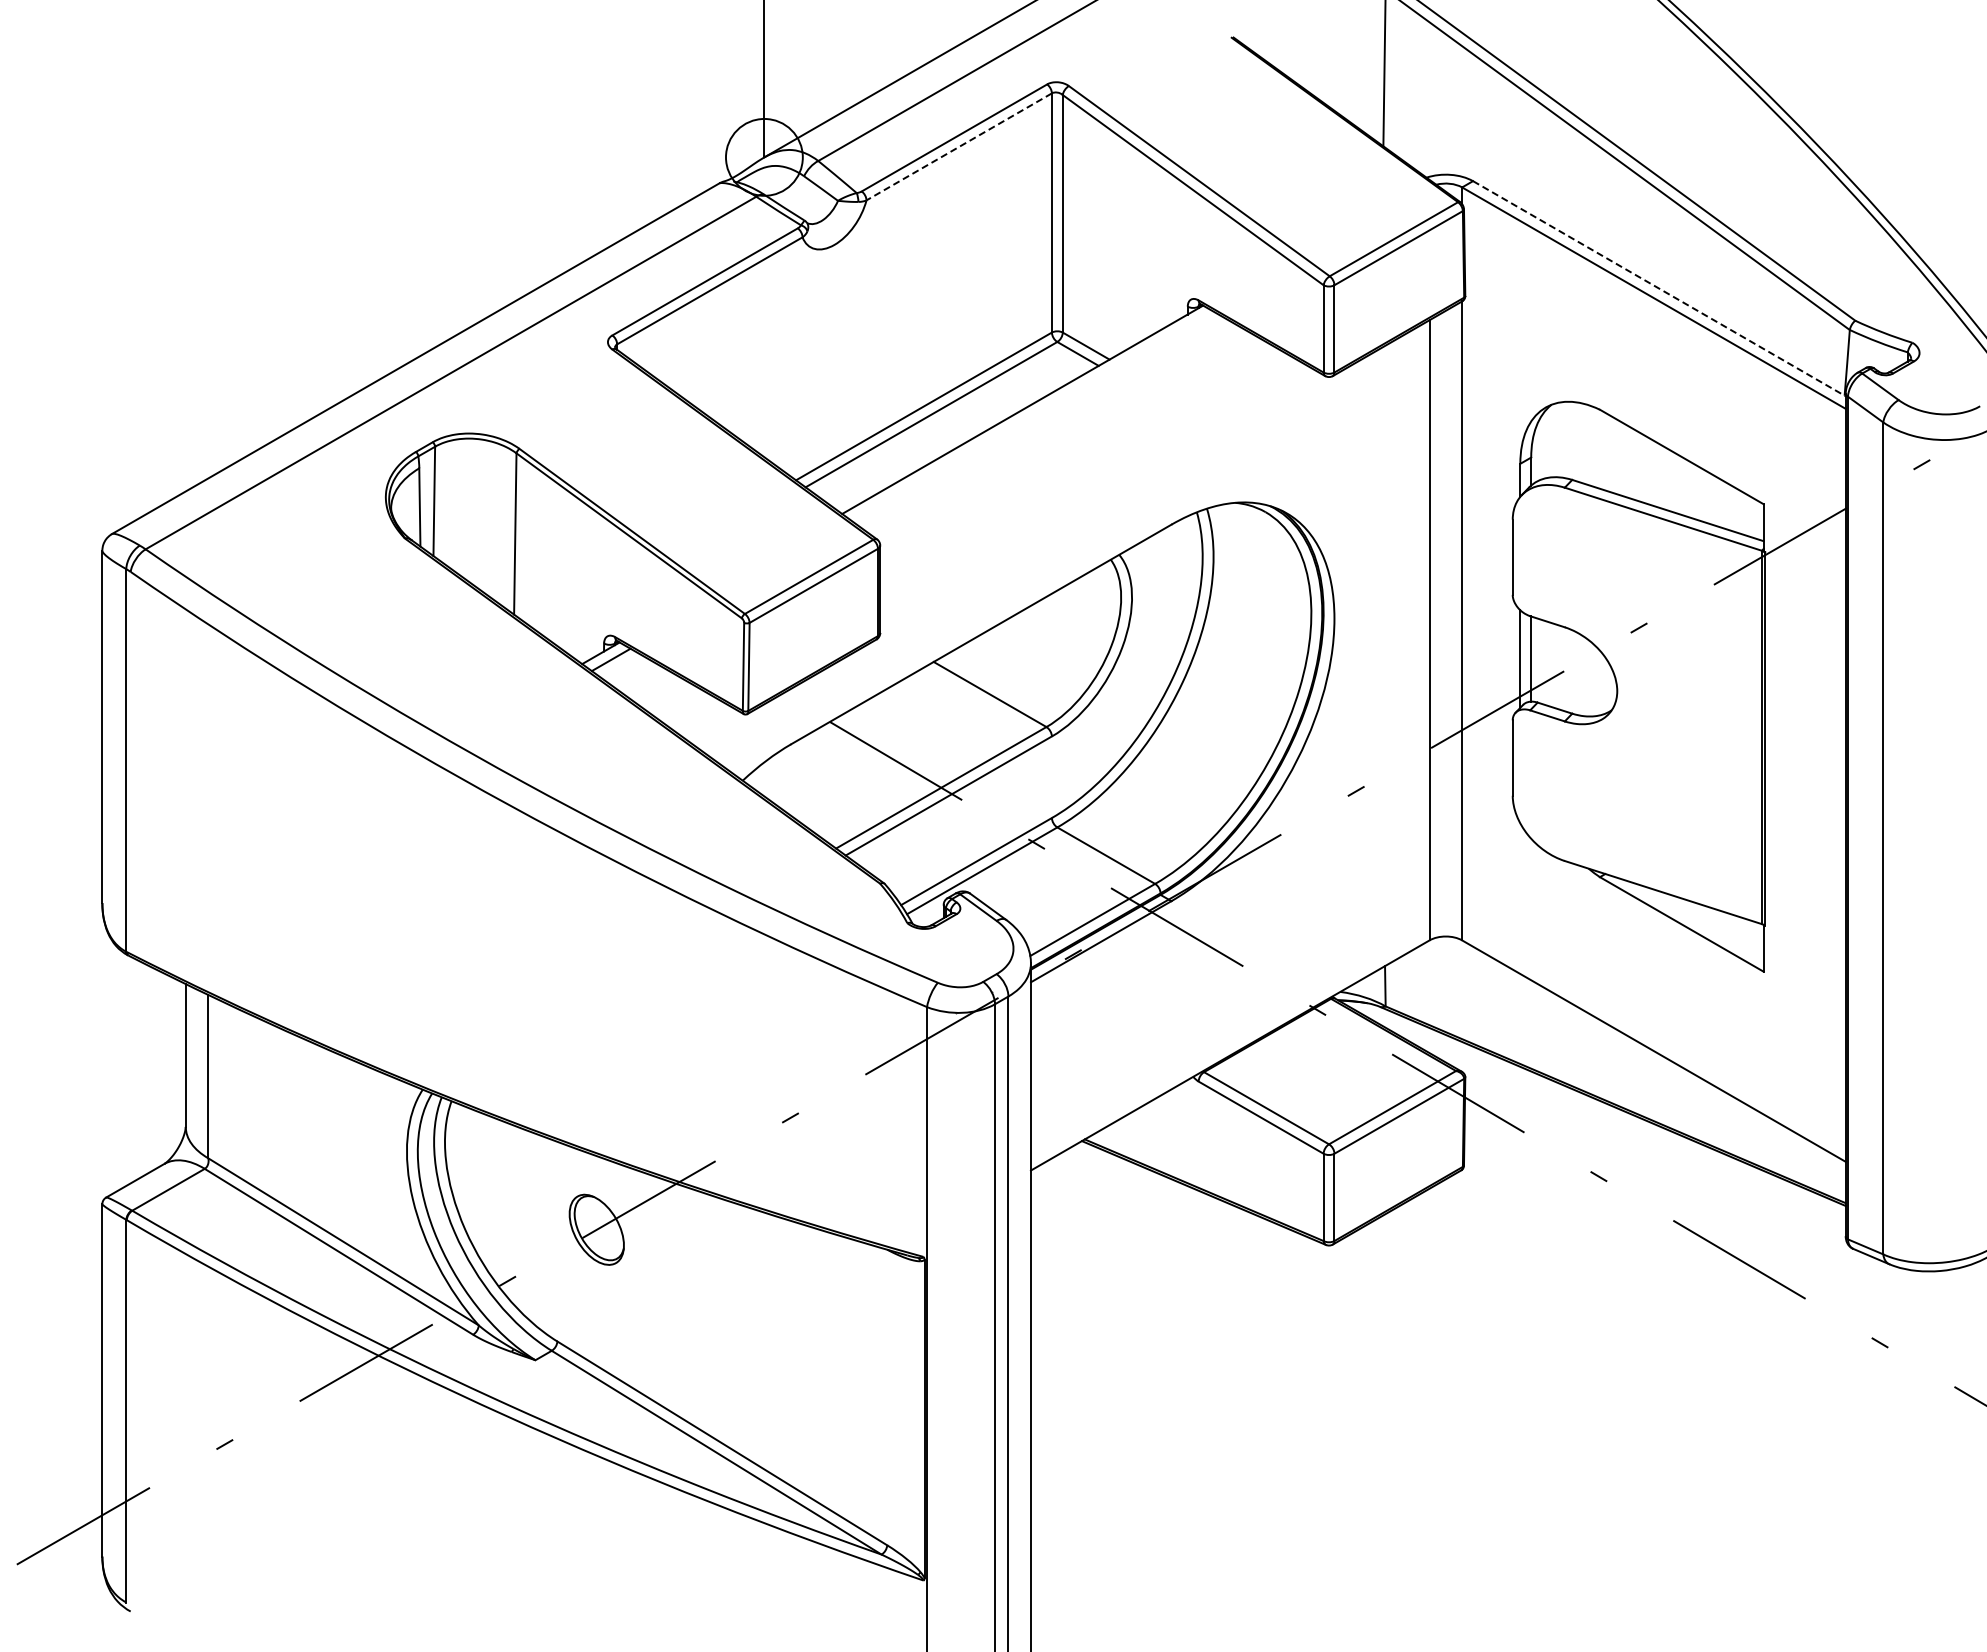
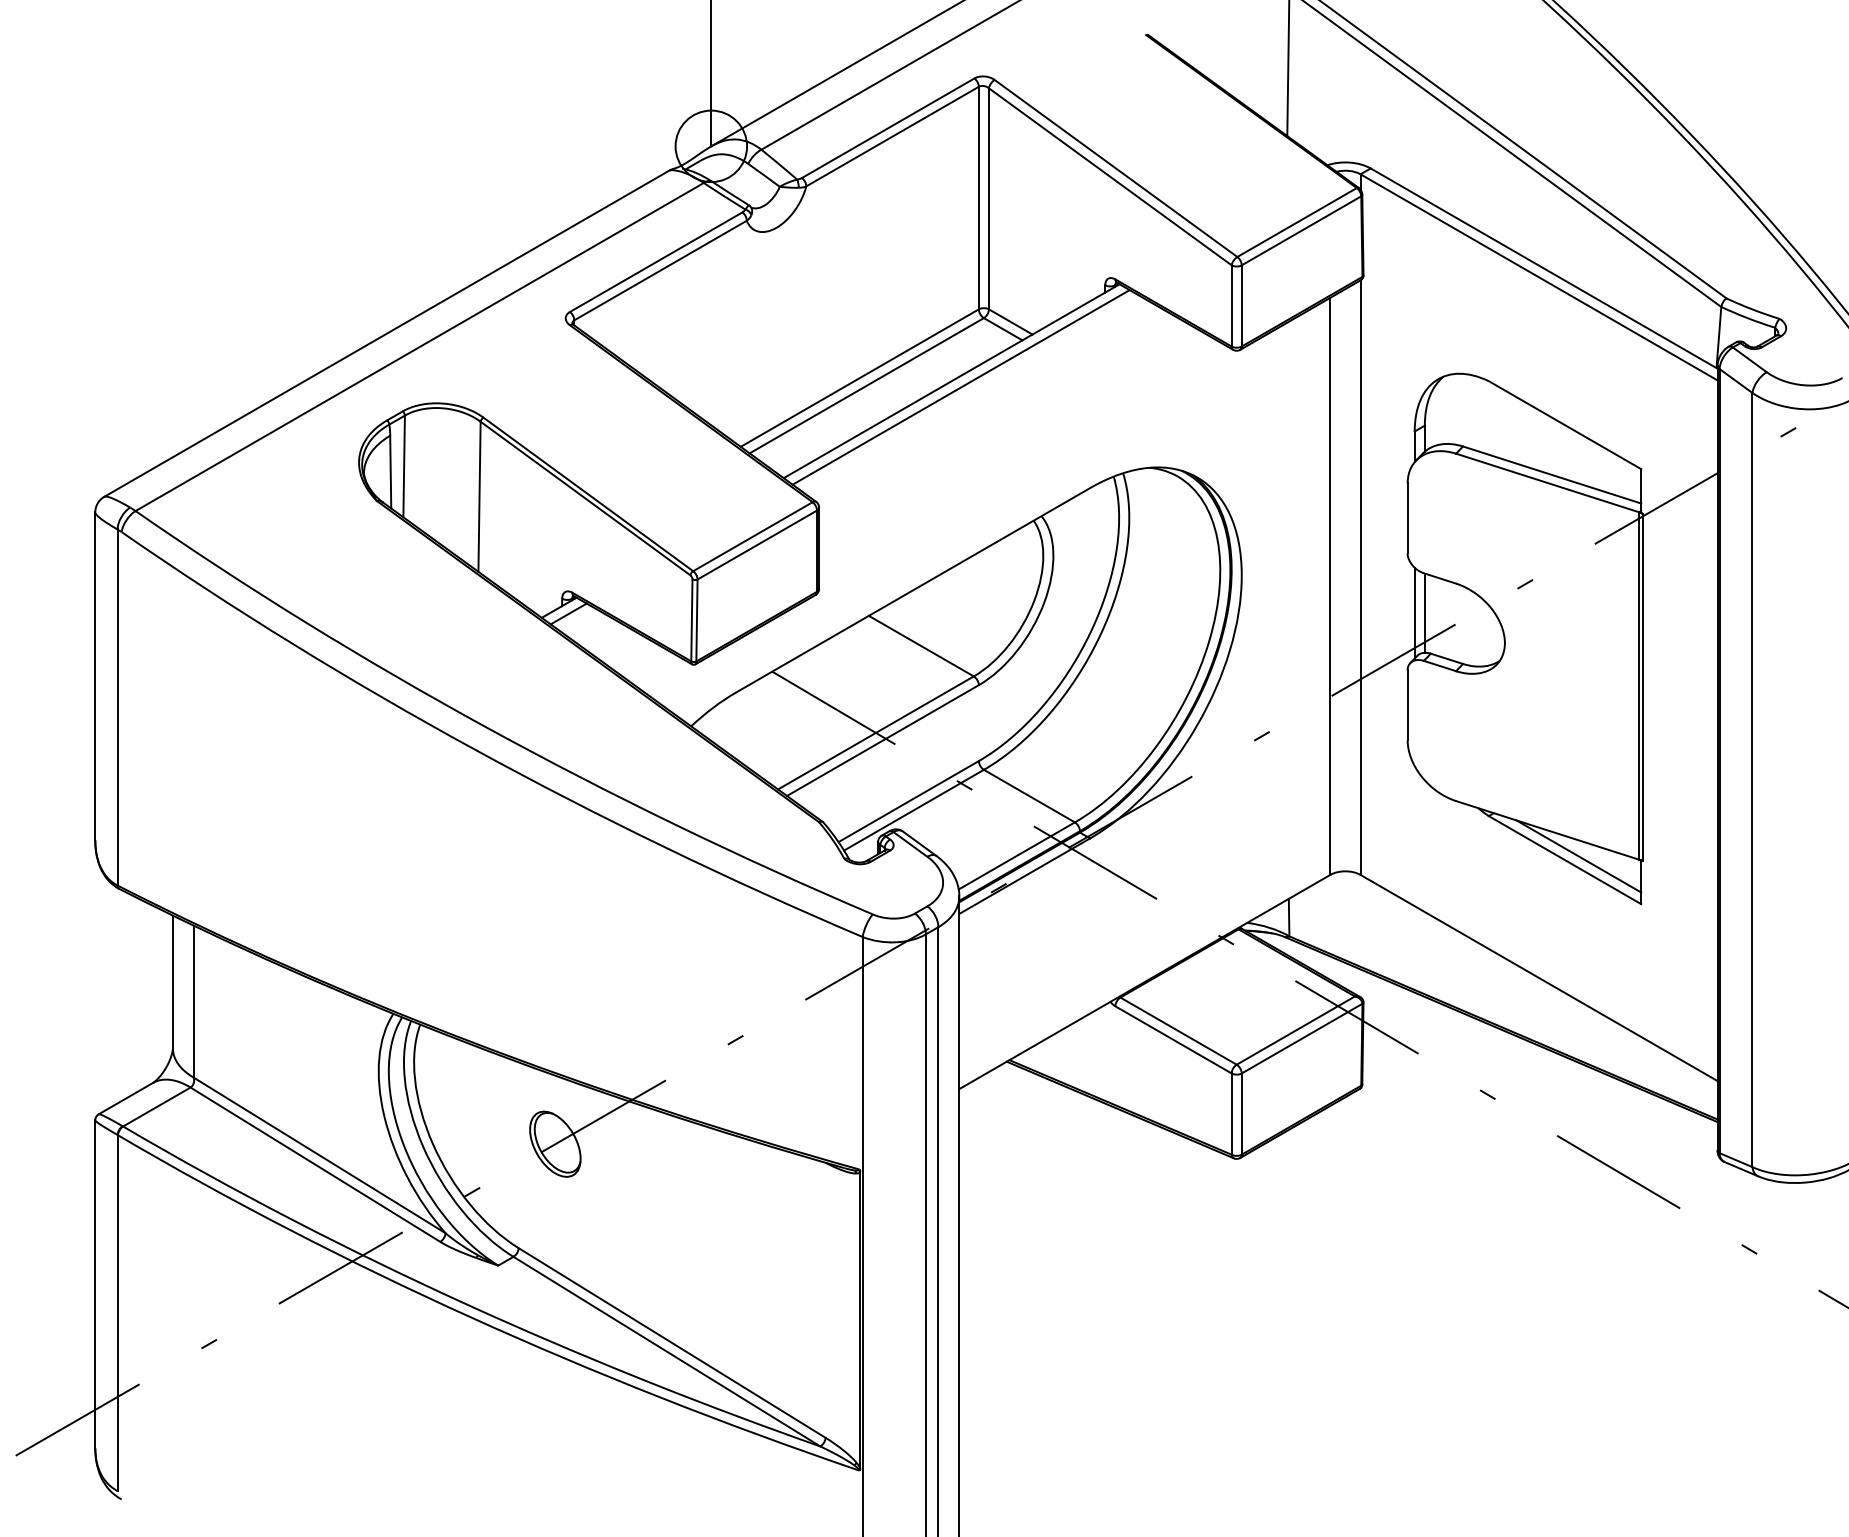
line: (958, 147) -> (891, 137), dashed -> solid
line: (1659, 288) -> (1544, 268), dashed -> solid
line: (1032, 416) -> (960, 387), added
line: (1696, 920) -> (1578, 856), added

